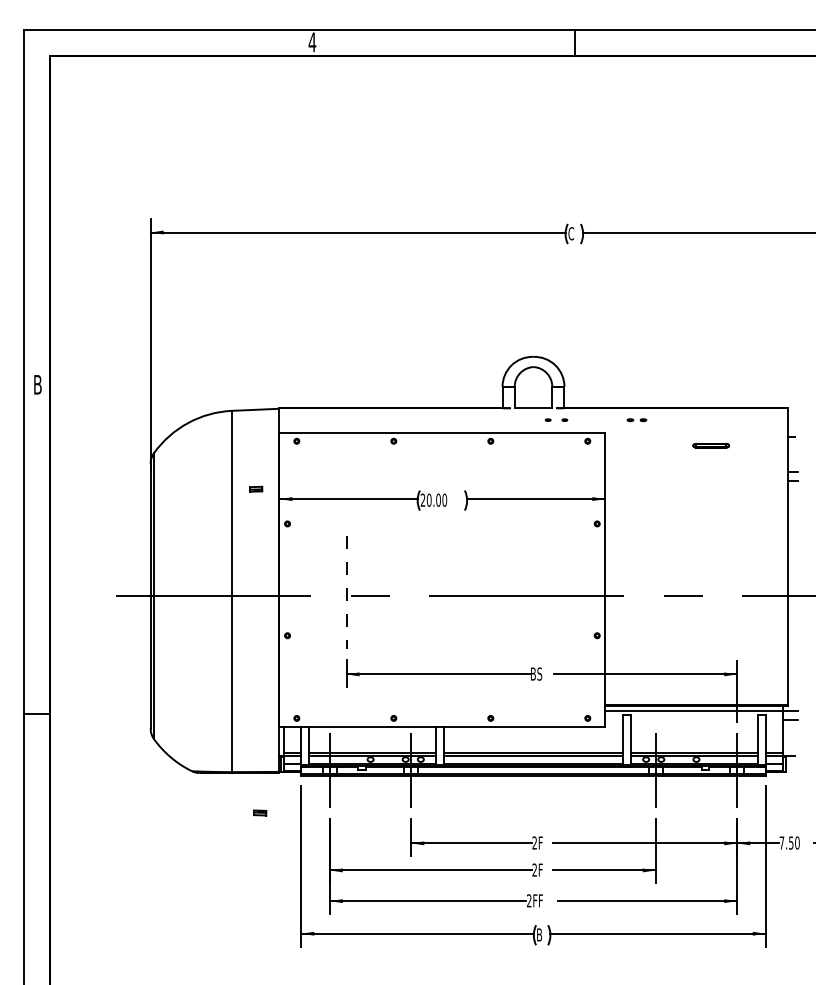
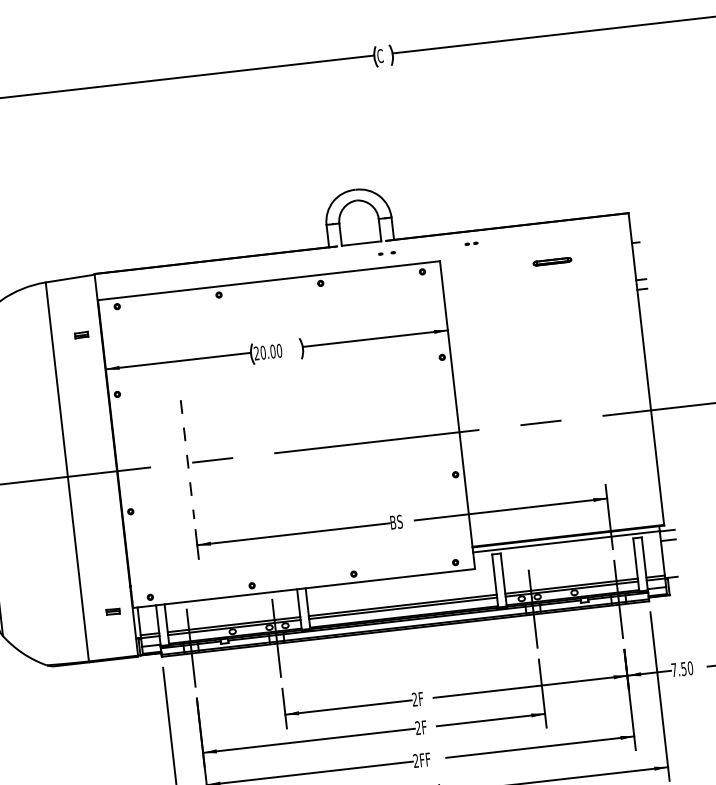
part: (555, 419) -> (386, 252), size x0.71
part: (636, 419) -> (470, 243), size x0.62
part: (256, 488) -> (81, 334), moved
part: (260, 812) -> (113, 611), moved

